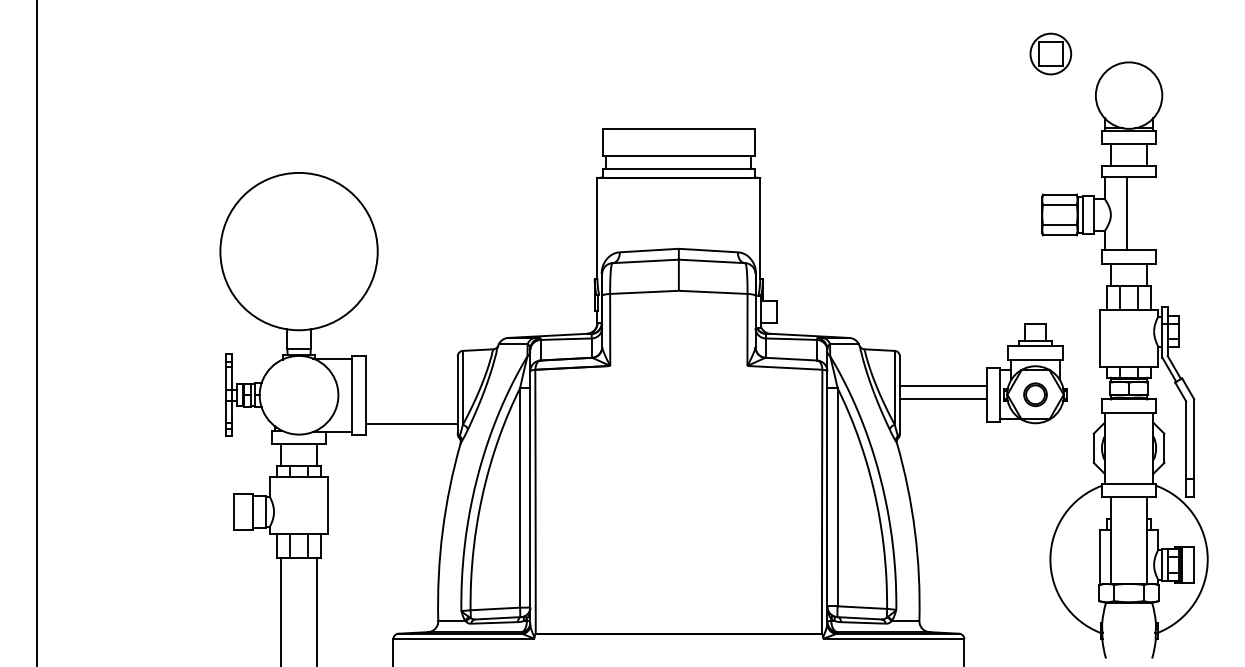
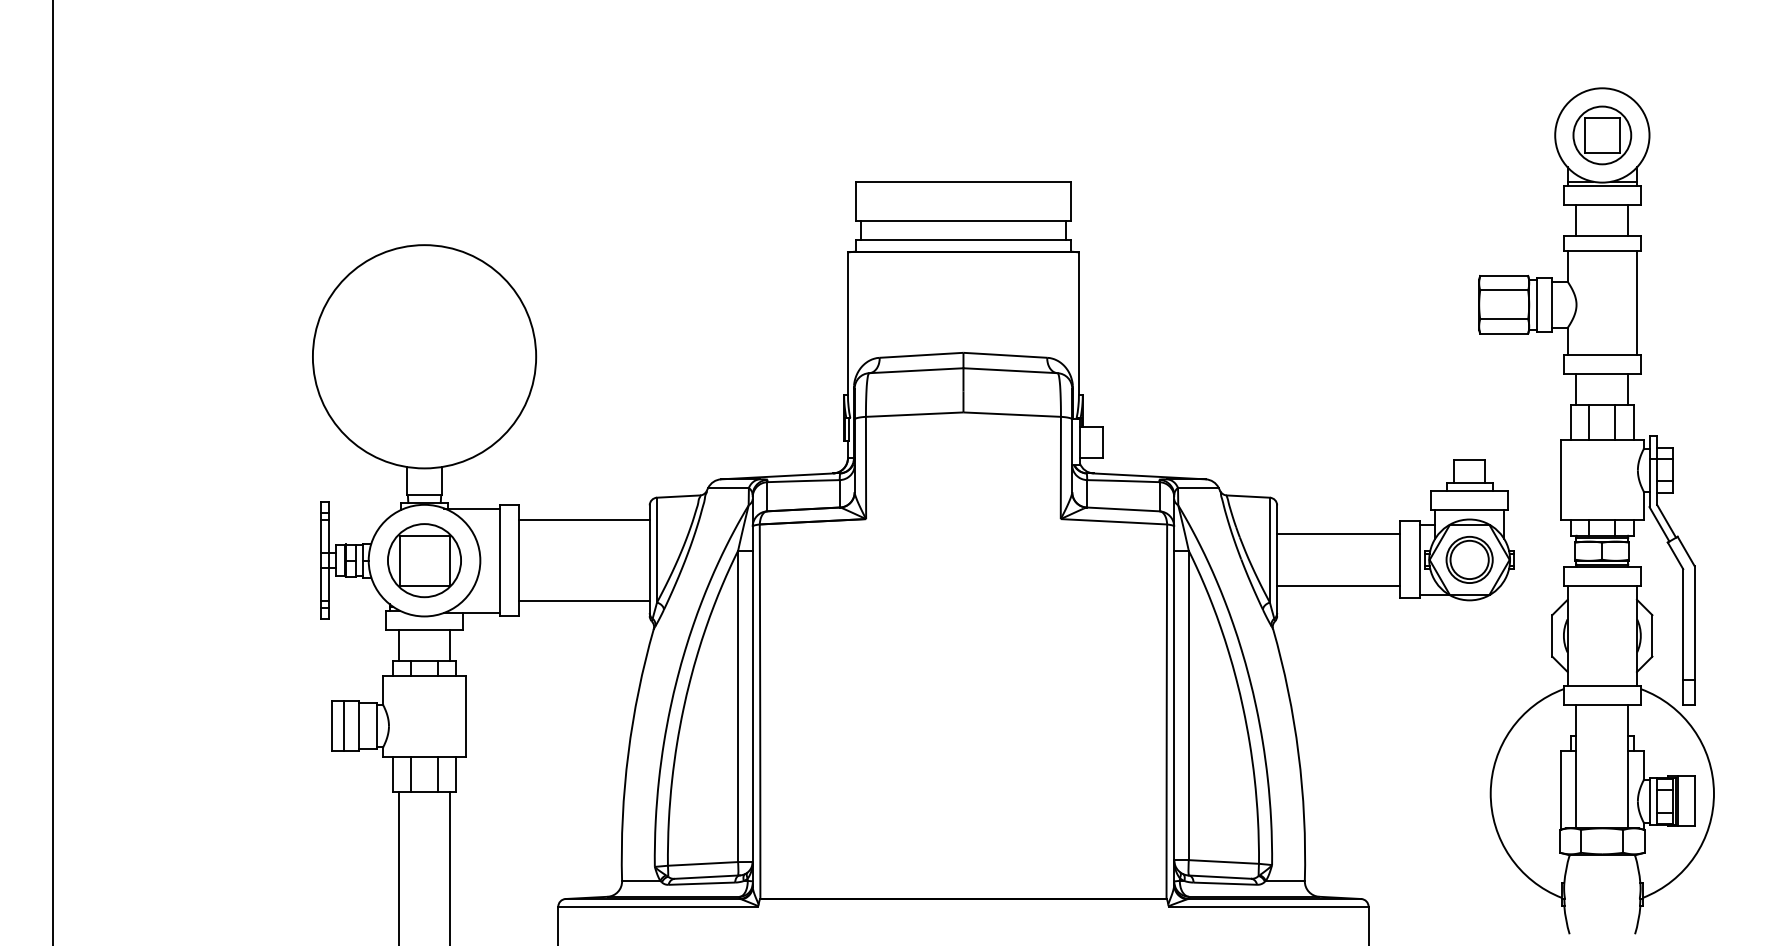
part: (1050, 54) -> (1602, 135), moved
line: (1127, 213) -> (1636, 302), moved
line: (411, 366) -> (583, 520), added
line: (943, 385) -> (1338, 585), moved
part: (1035, 394) -> (1469, 559), size x1.43
part: (299, 395) -> (424, 560), added
line: (943, 399) -> (1338, 534), moved
line: (241, 512) -> (343, 726), added

